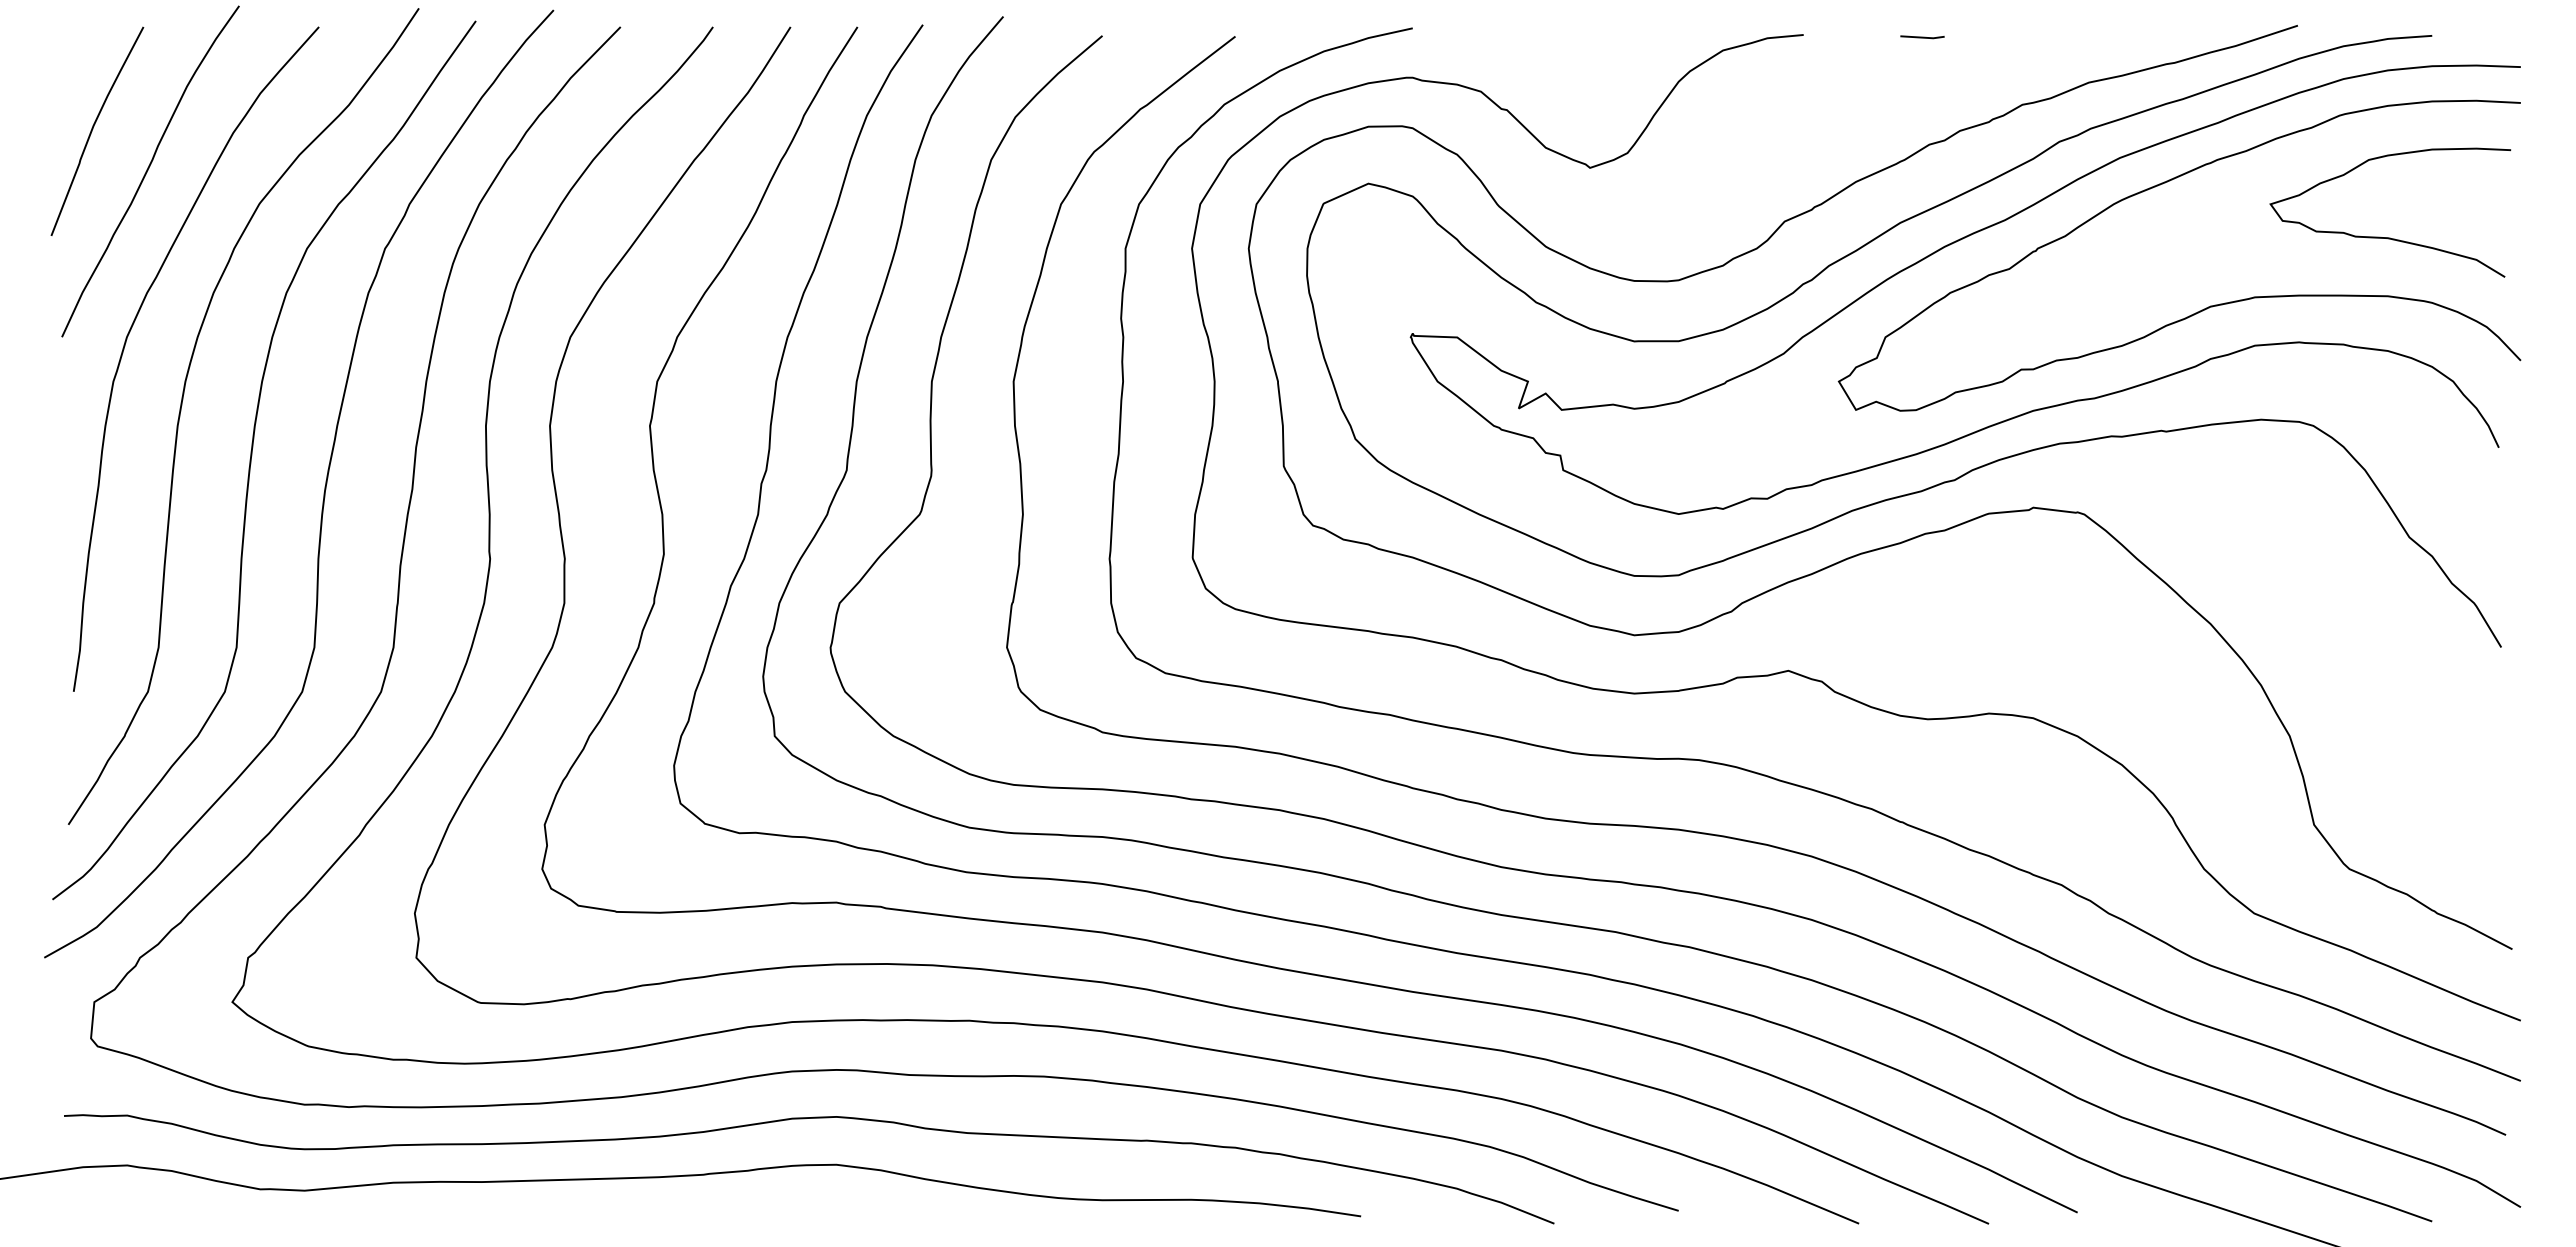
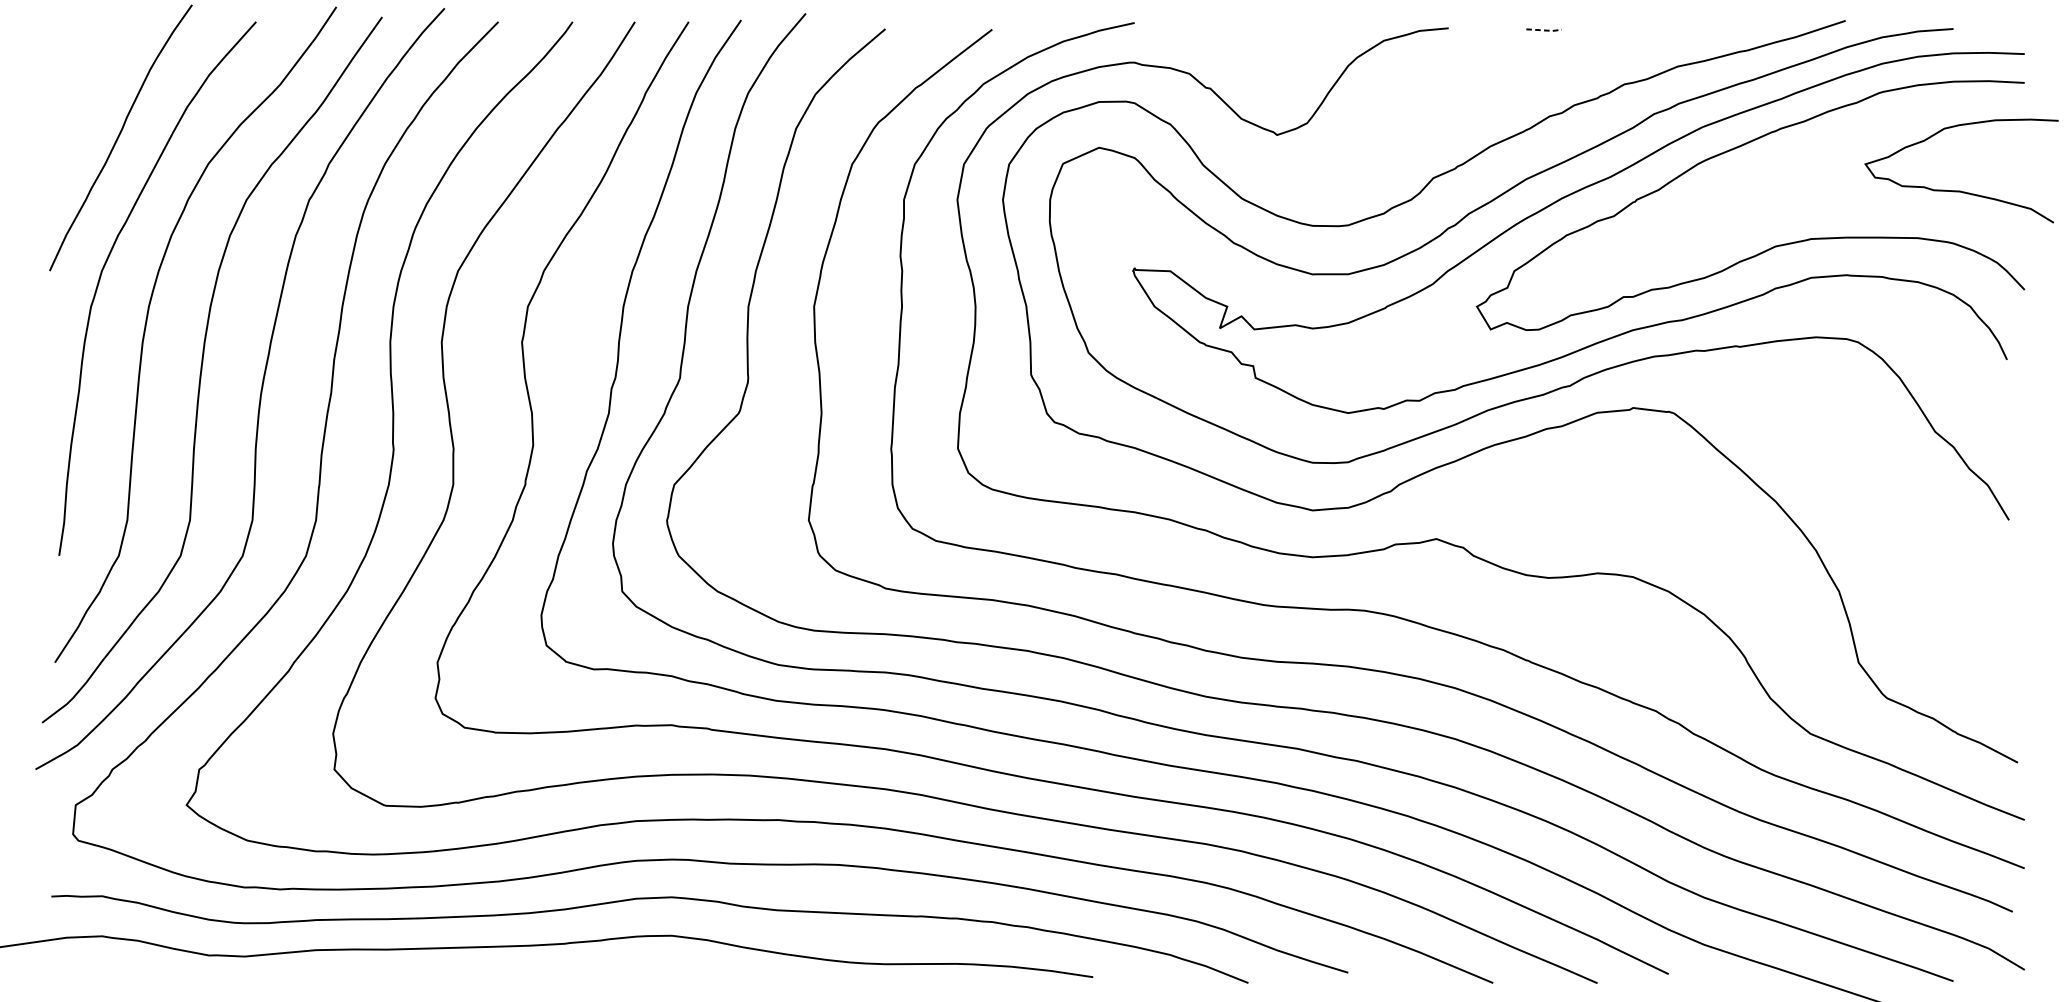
line: (1923, 37) -> (1544, 30), solid -> dashed
curve: (93, 129) -> (75, 104), removed
curve: (2390, 237) -> (1961, 190), moved

